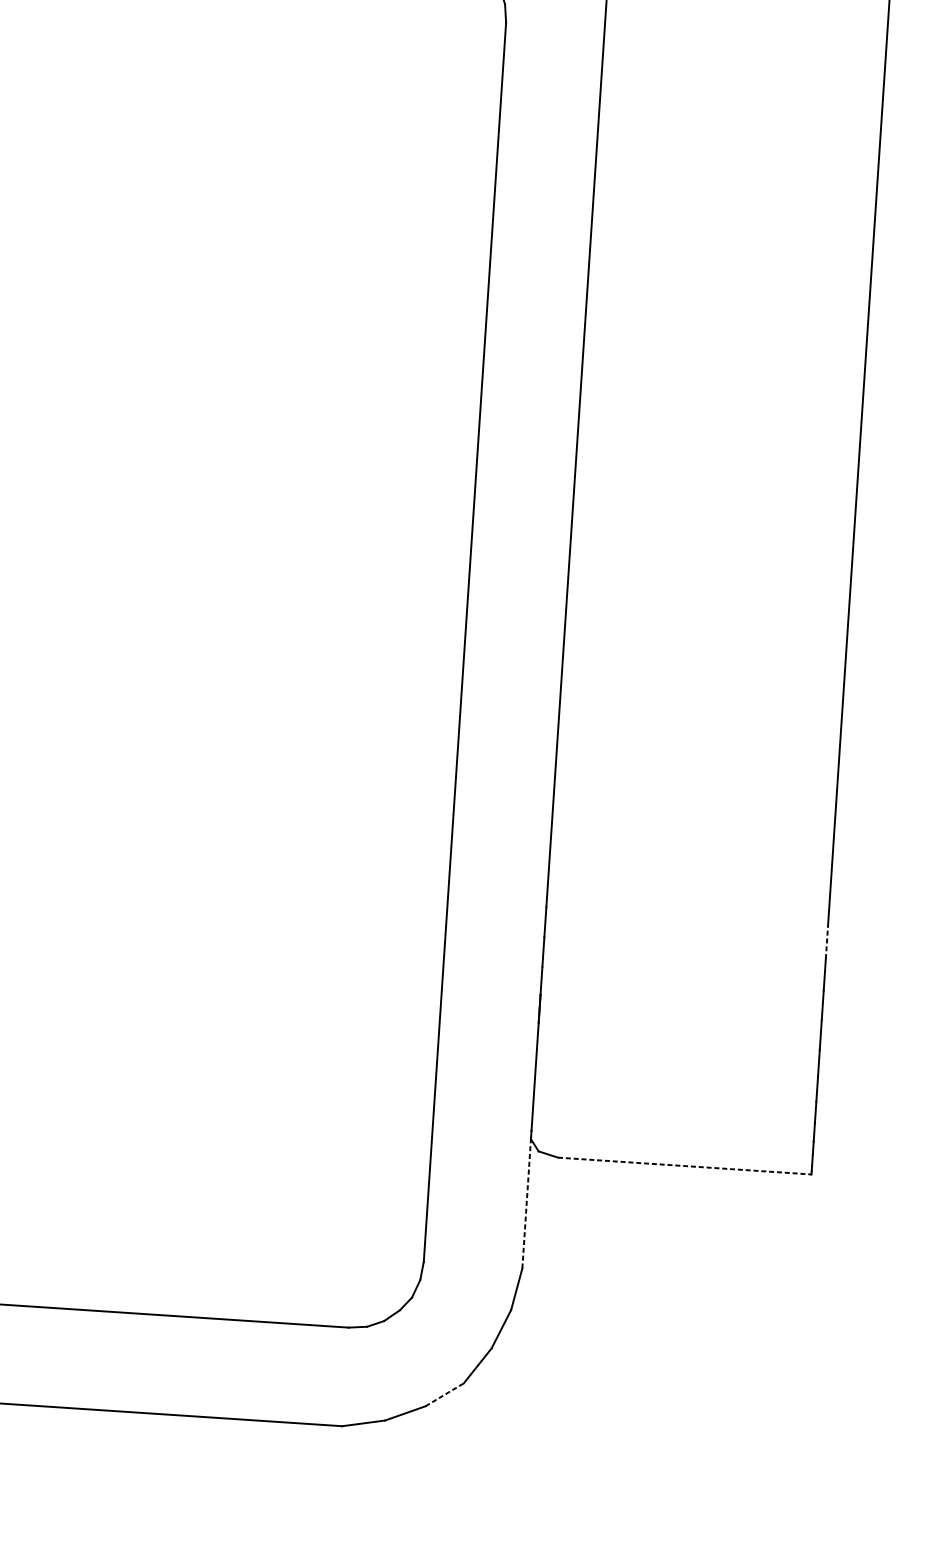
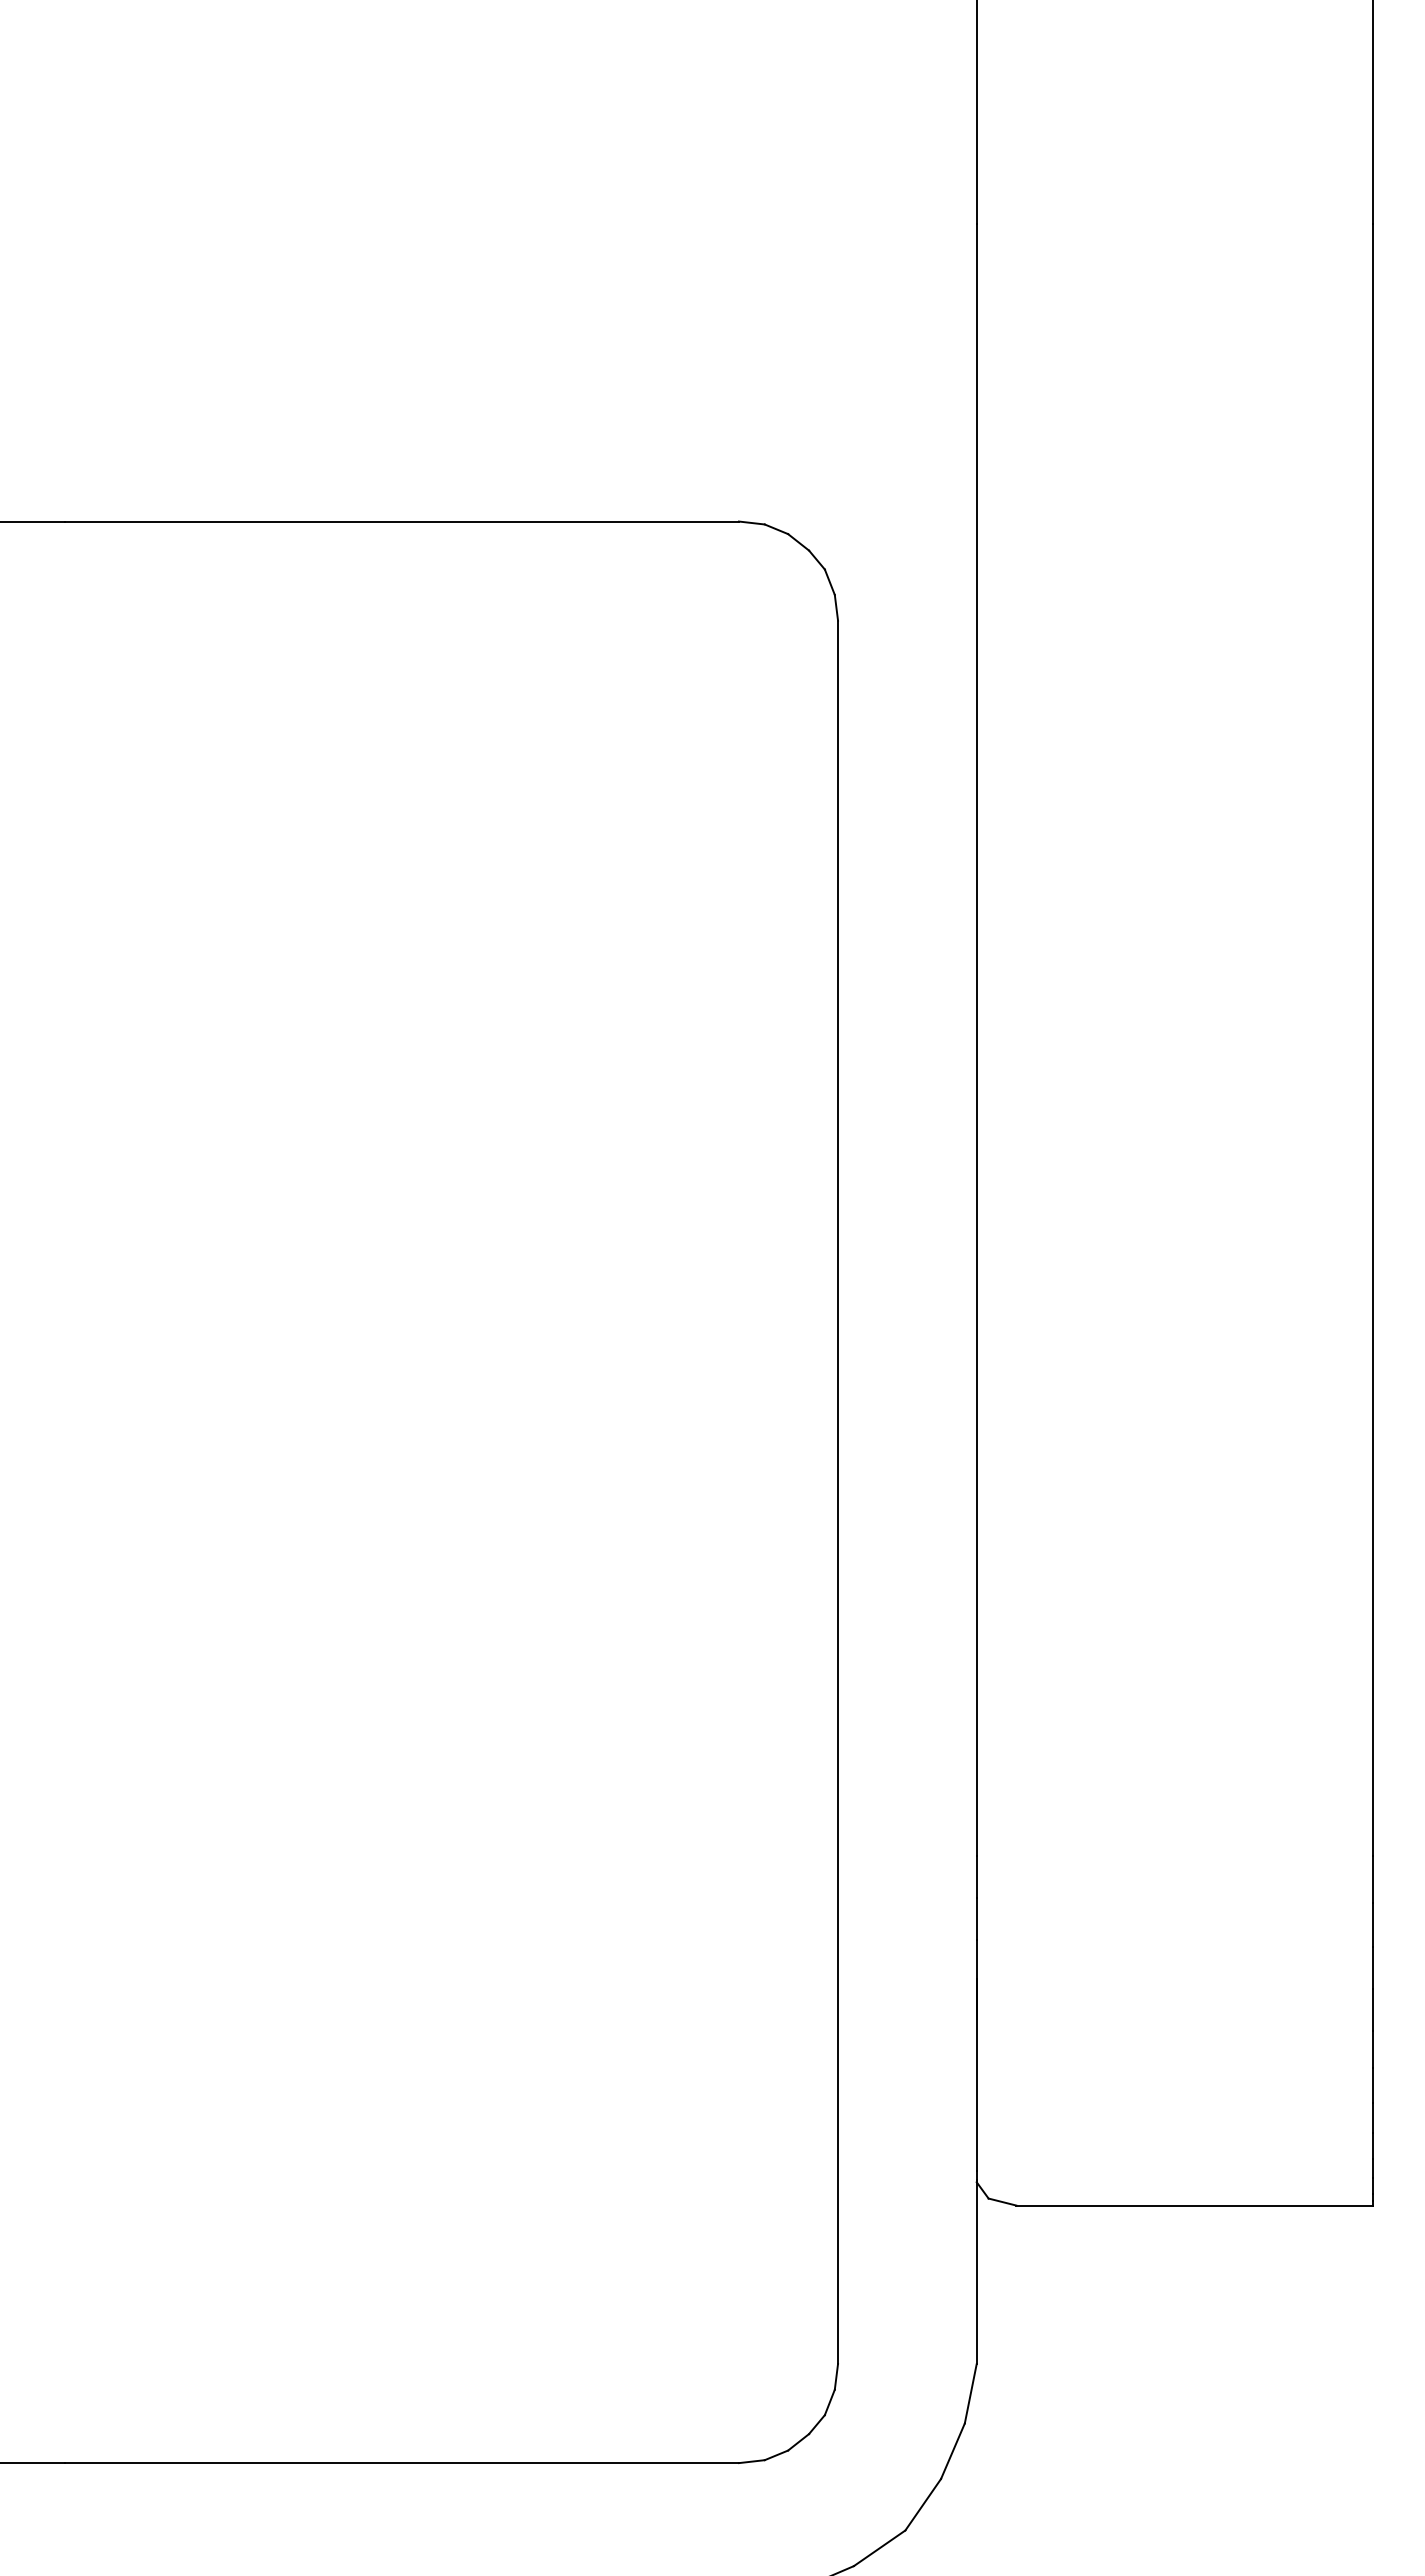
line: (826, 941) -> (1372, 1878), dashed -> solid
line: (685, 1166) -> (1195, 2205), dashed -> solid
line: (526, 1204) -> (976, 2273), dashed -> solid
line: (445, 1395) -> (880, 2548), dashed -> solid

